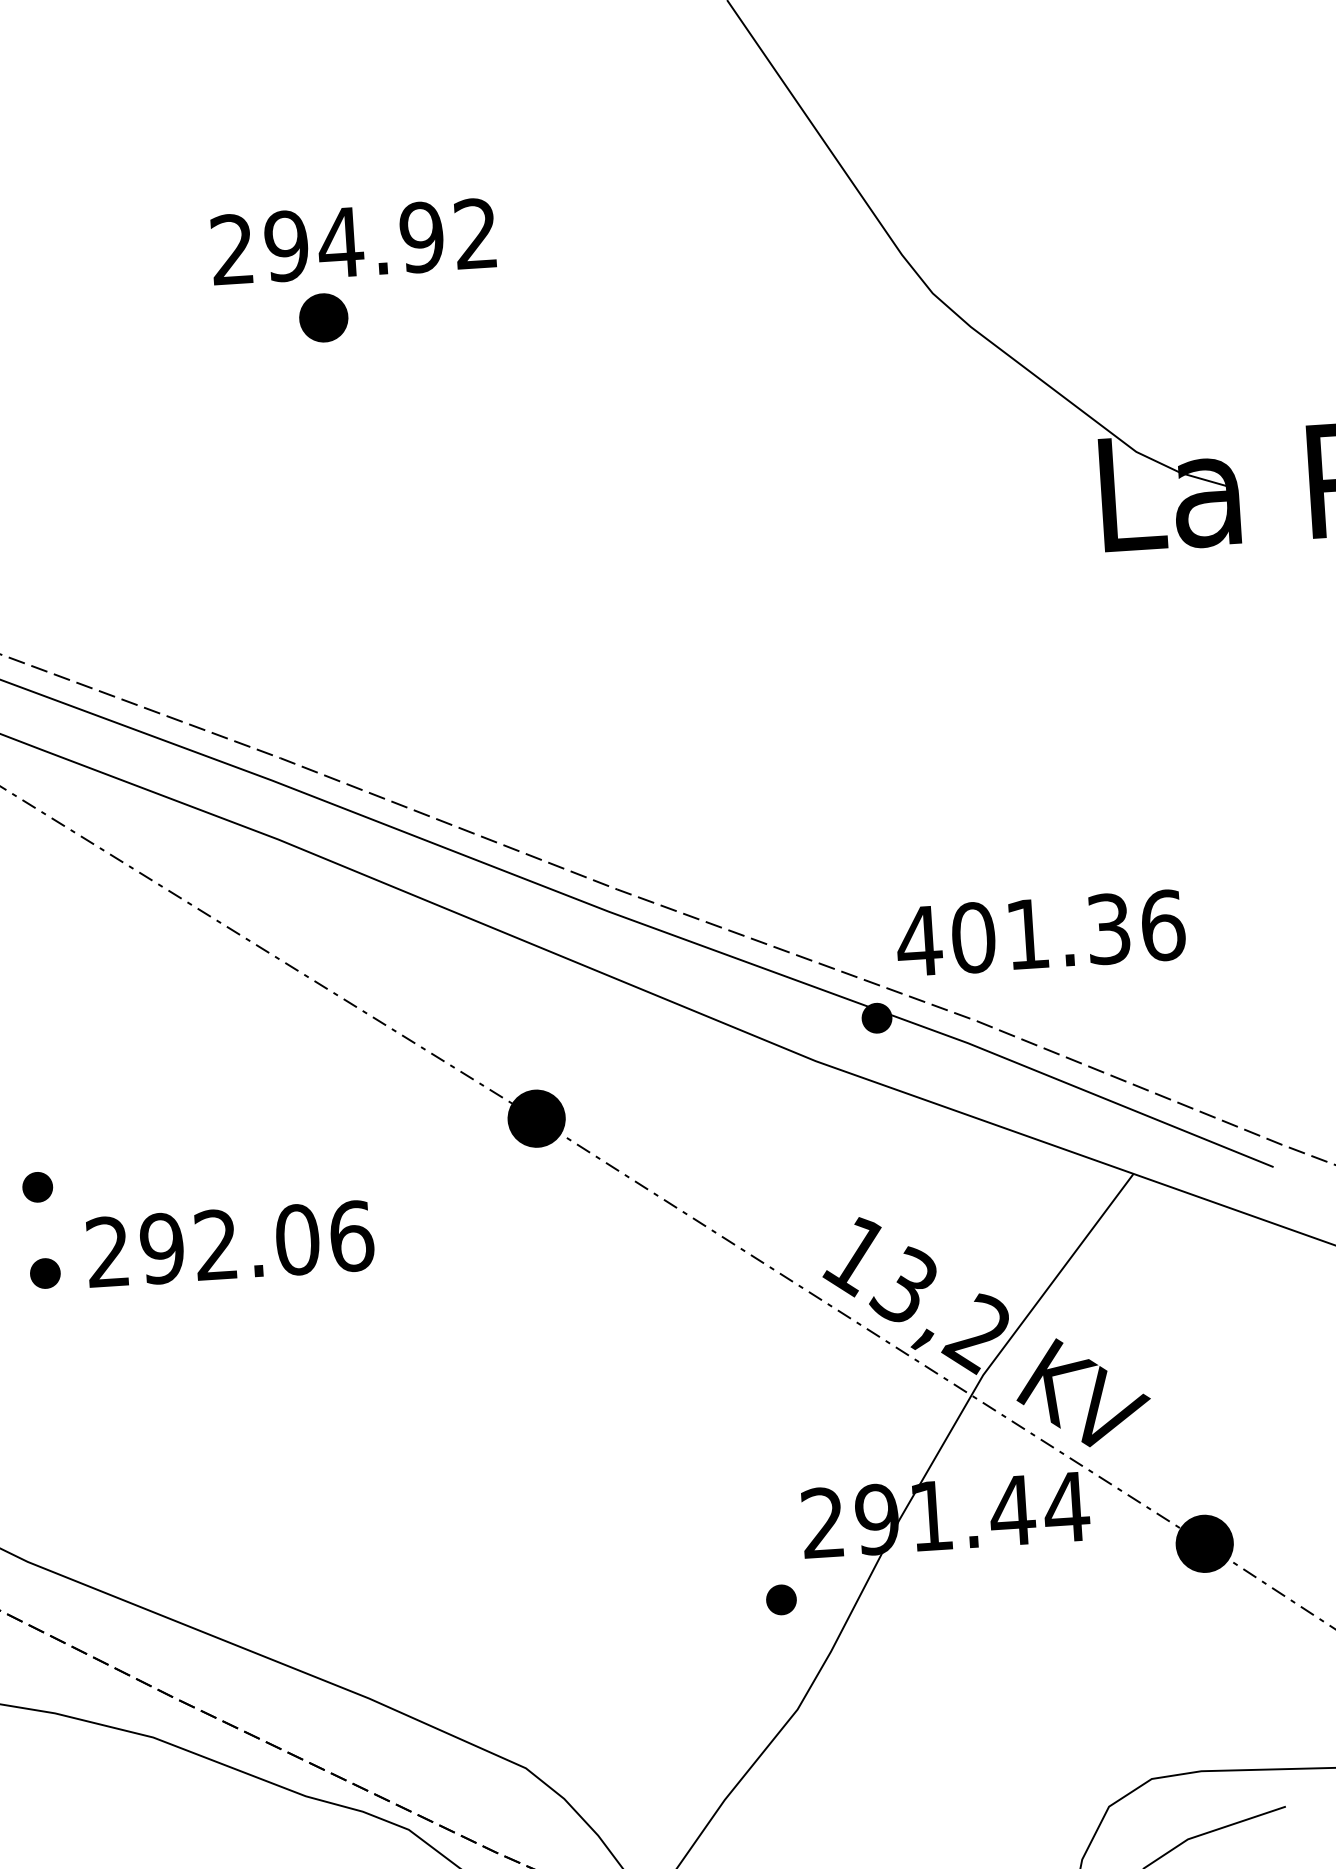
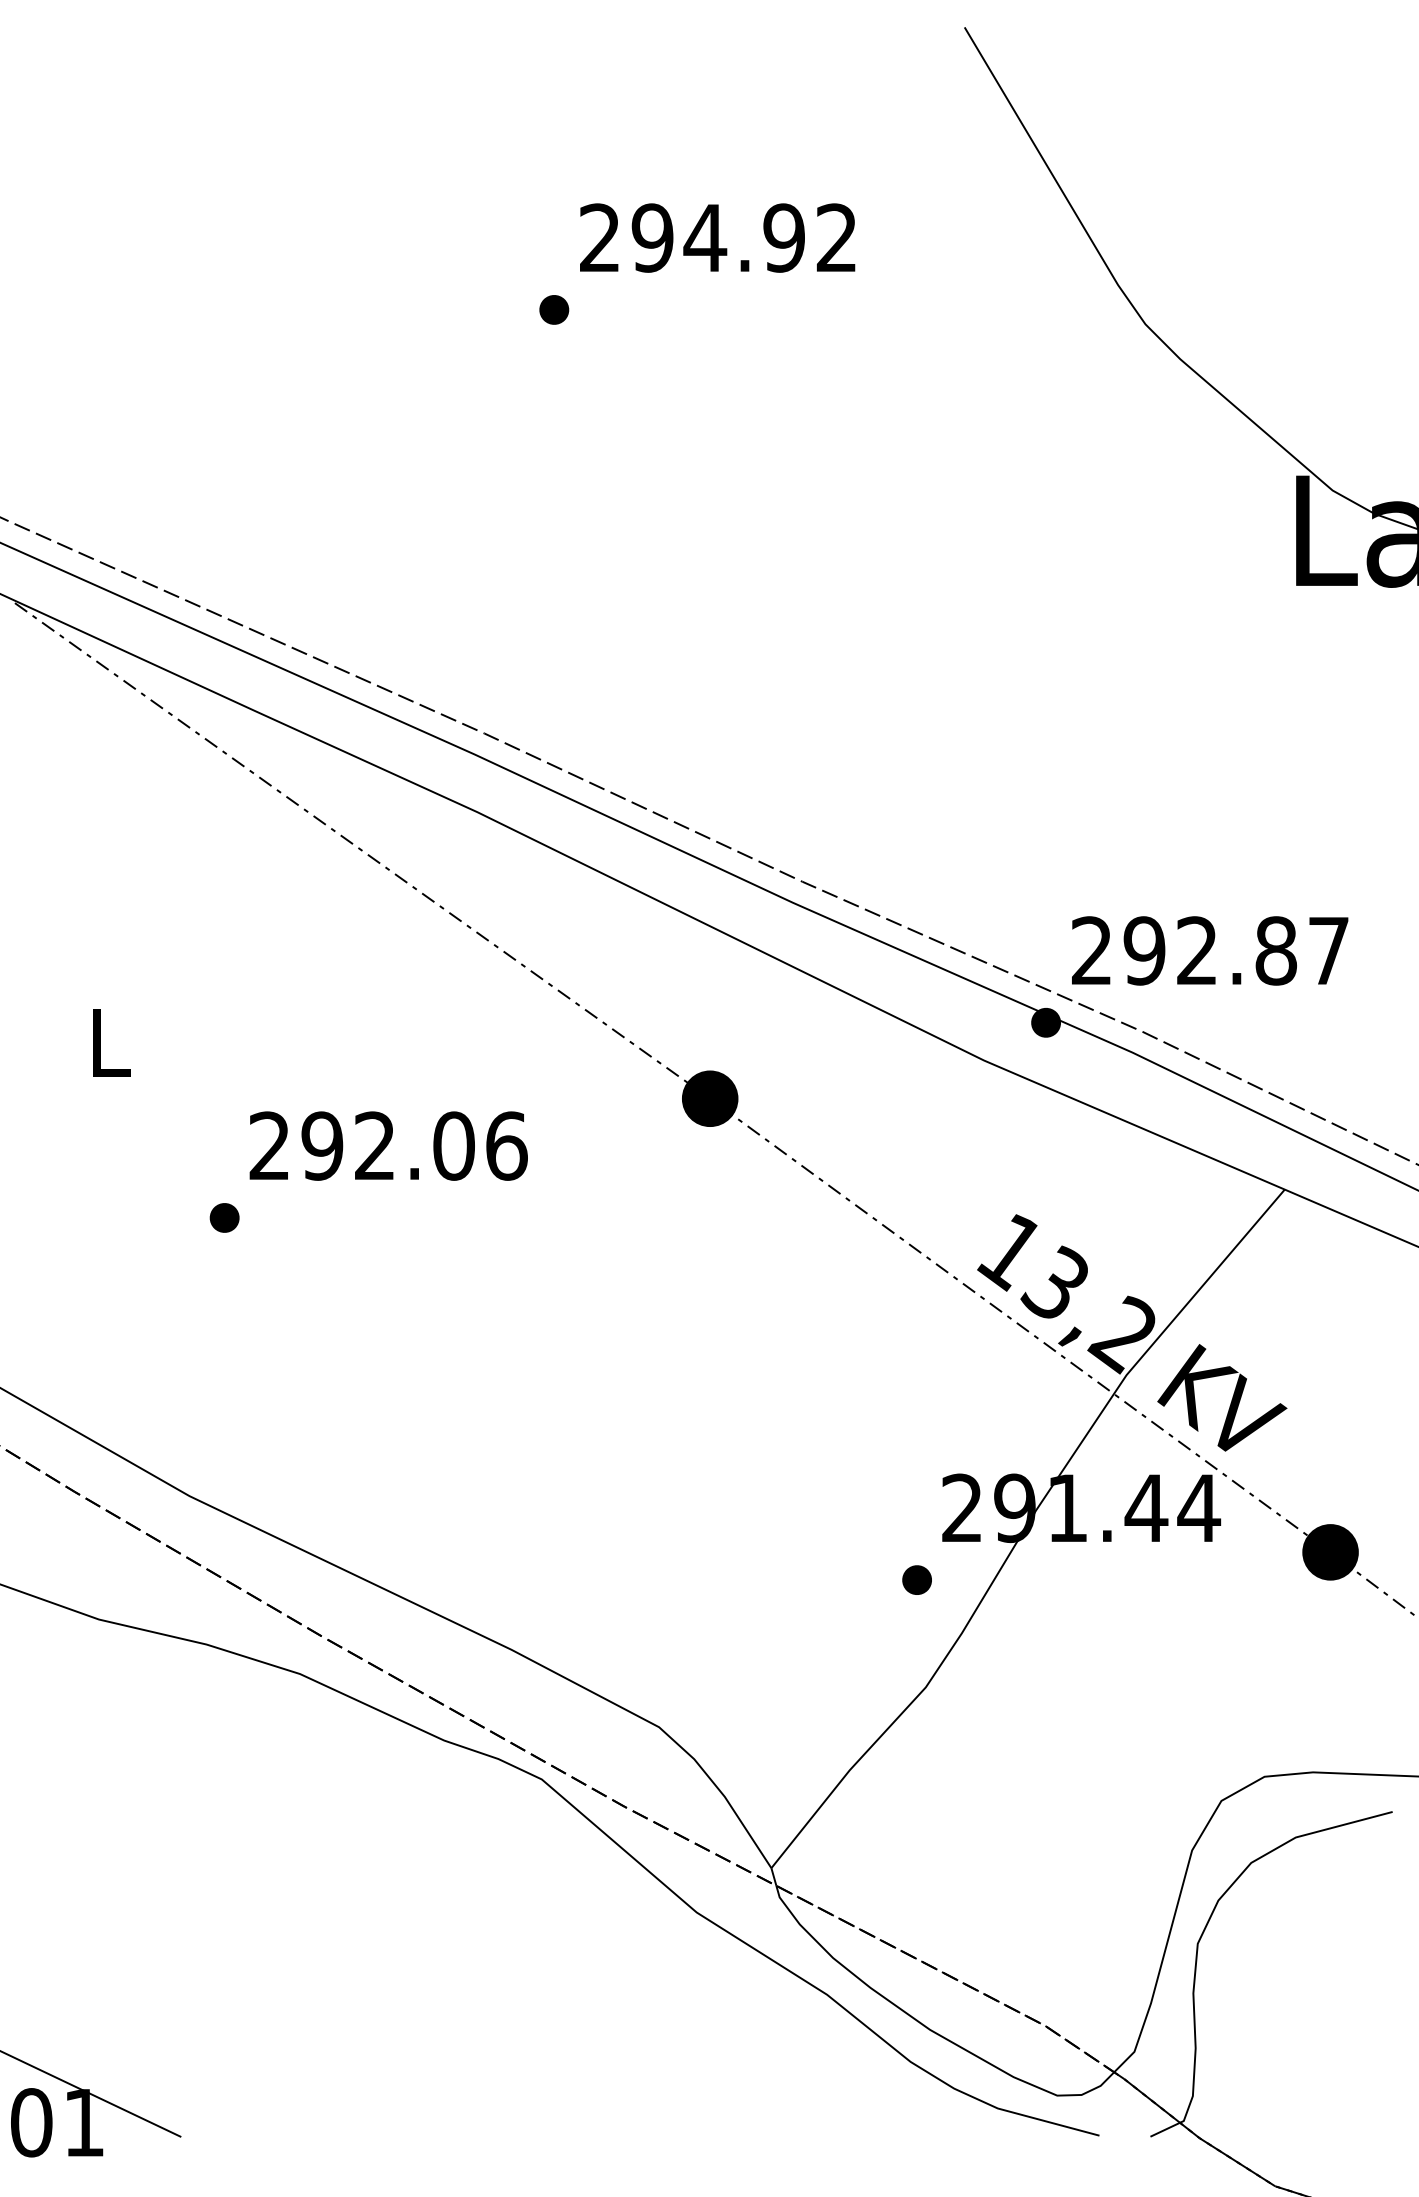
text: (353, 241) -> (717, 237), moved
part: (324, 317) -> (554, 309), size x0.62
text: (1040, 933) -> (1209, 950), 401.36 -> 292.87
part: (37, 1186) -> (222, 1133), removed
text: (230, 1243) -> (388, 1145), moved

